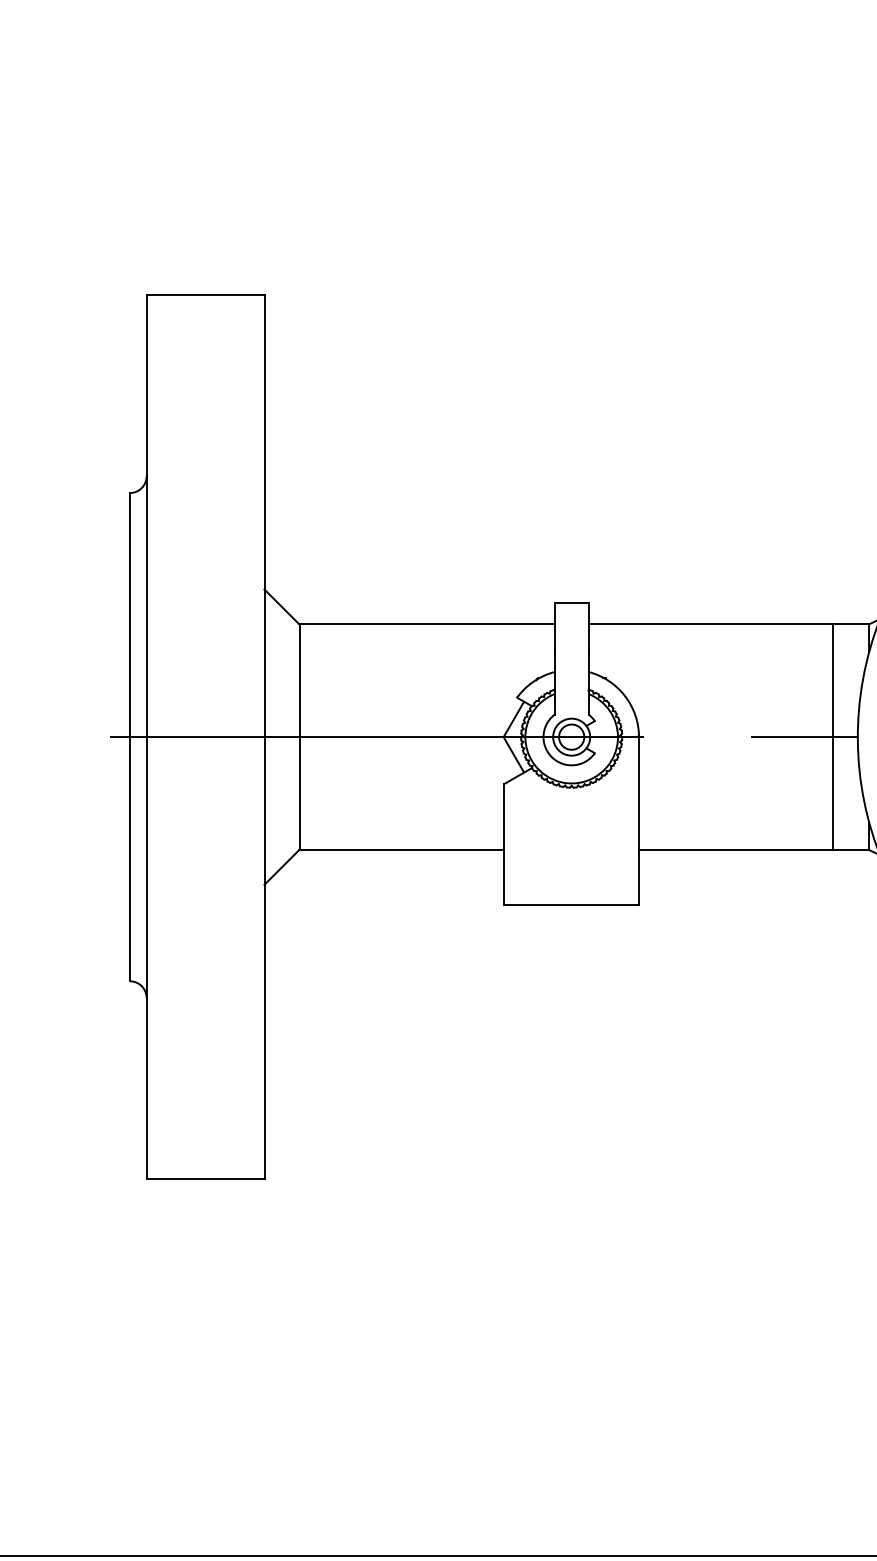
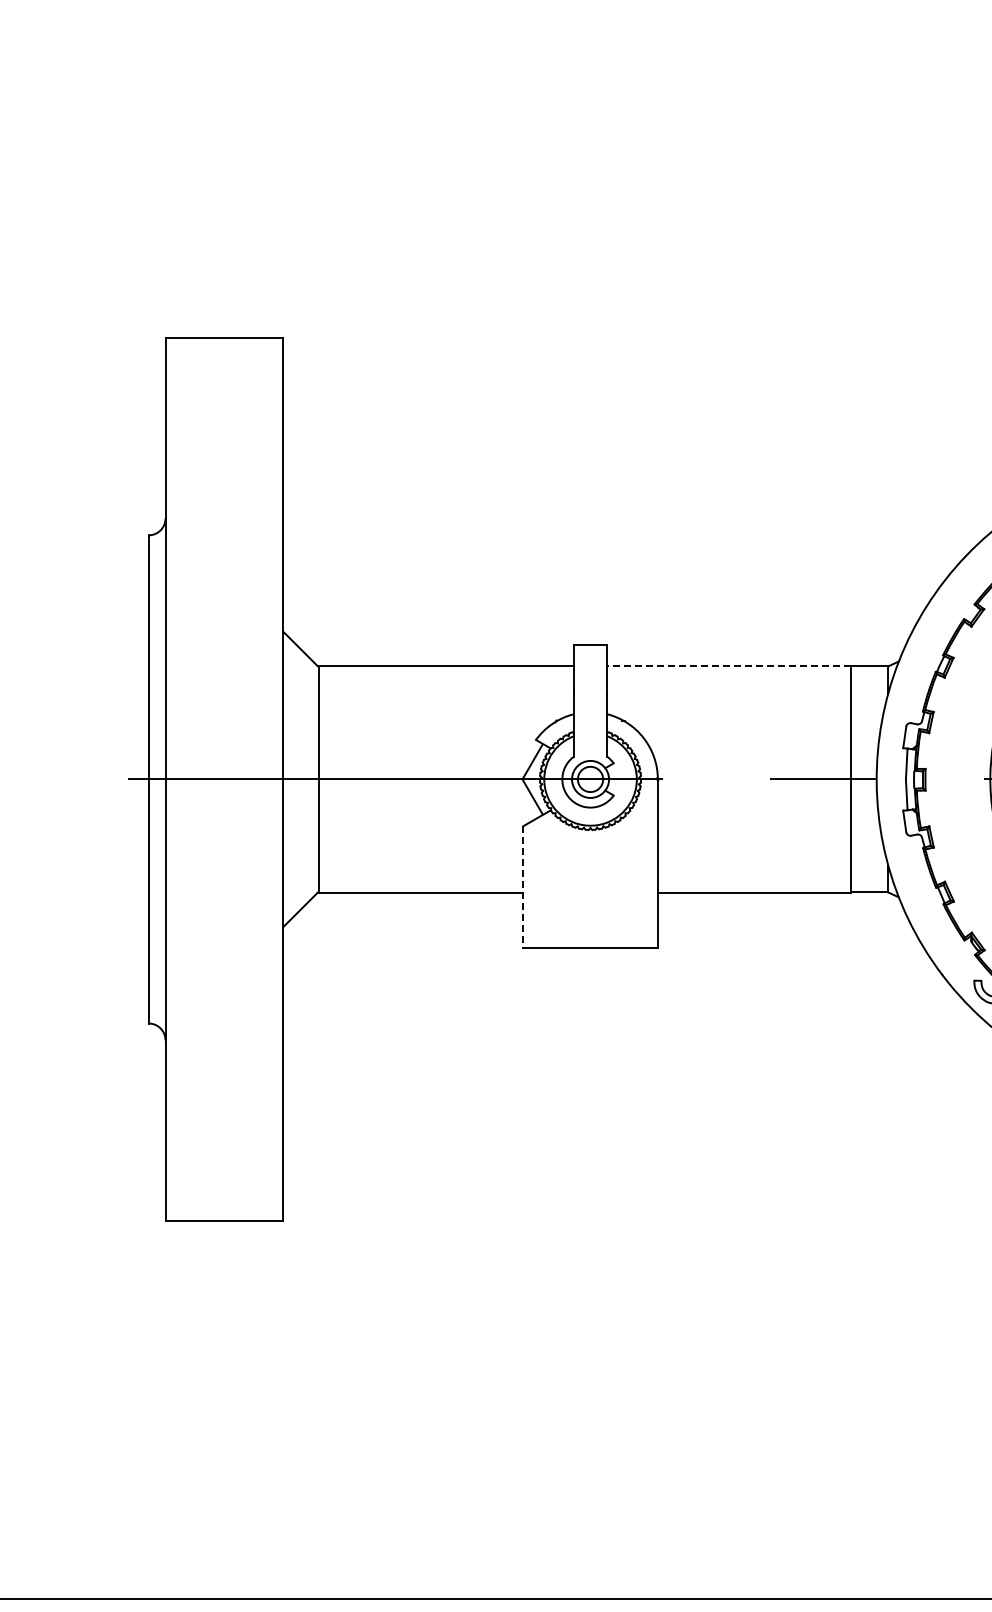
line: (709, 624) -> (728, 666), solid -> dashed
line: (504, 845) -> (523, 887), solid -> dashed

